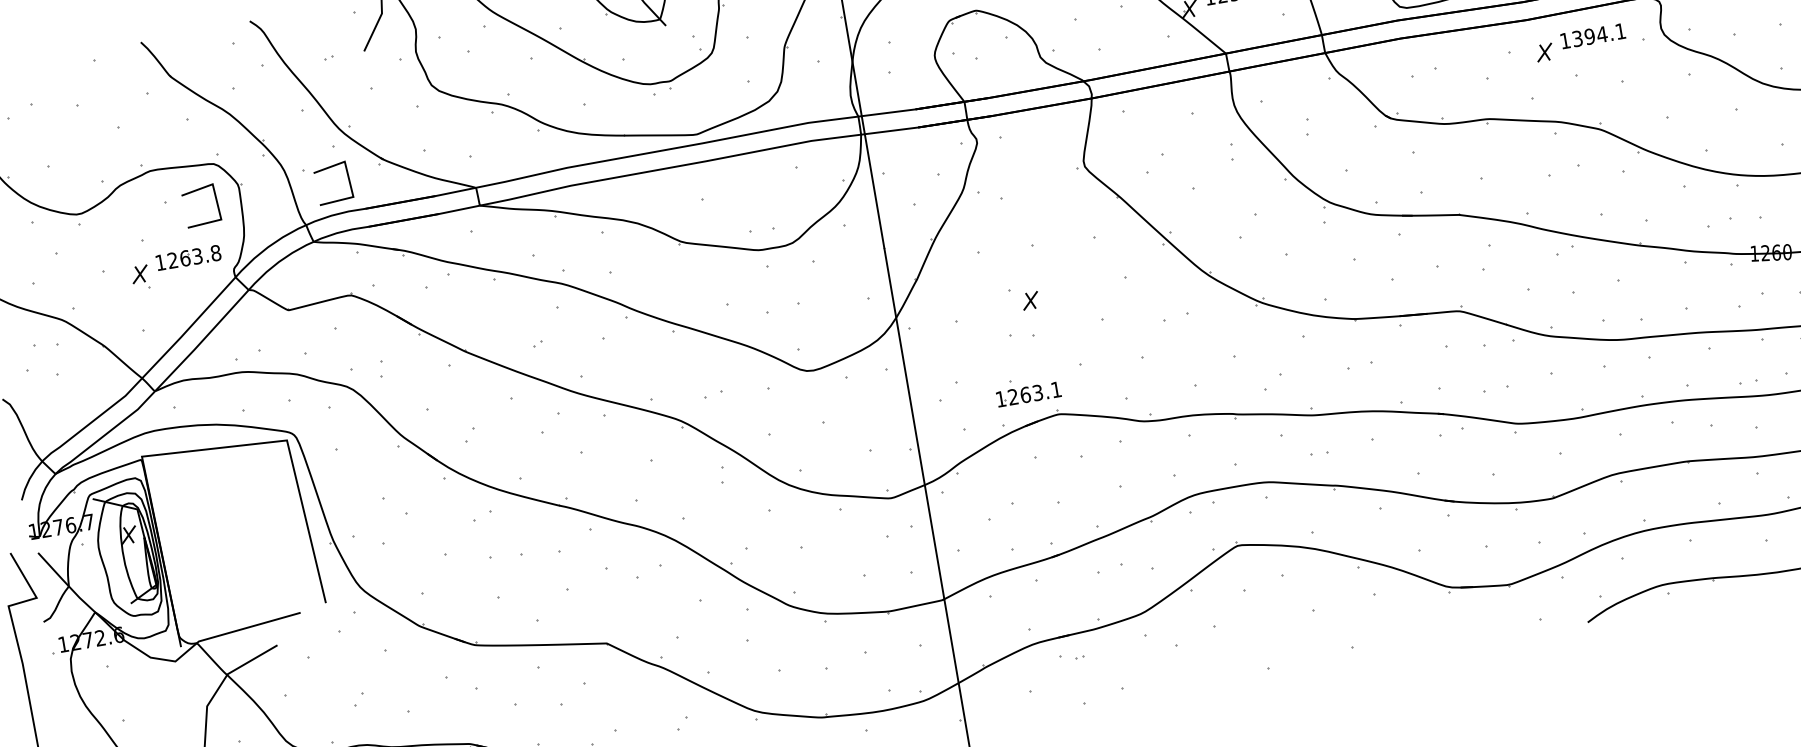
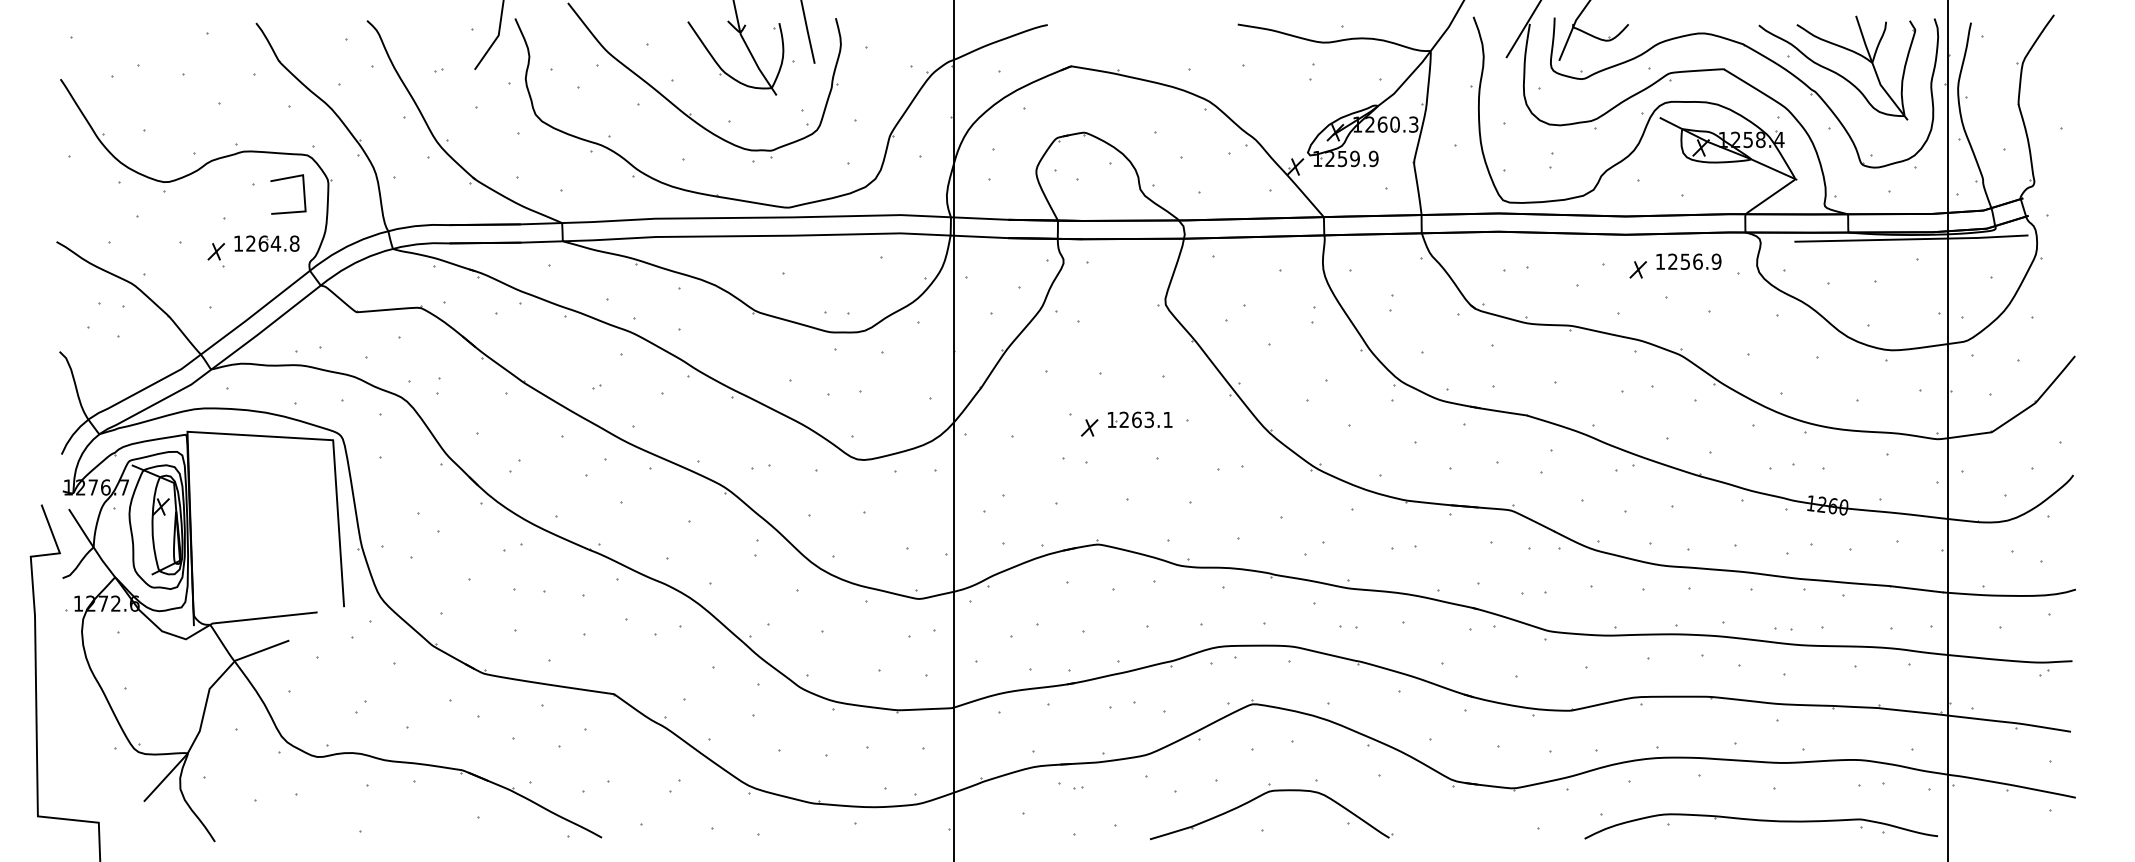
text: (1598, 34) -> (1694, 261), 1394.1 -> 1256.9
line: (348, 180) -> (437, 194), removed
text: (197, 256) -> (275, 243), 1263.8 -> 1264.8
part: (1028, 394) -> (1139, 419), moved
part: (1263, 633) -> (1263, 795), added

